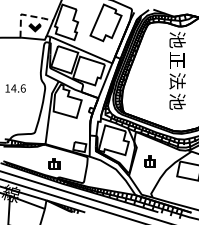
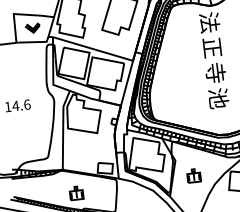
line: (25, 15) -> (19, 14), dashed -> solid
text: (177, 40) -> (209, 23), 池 -> 法
text: (177, 81) -> (215, 73), 法 -> 寺

